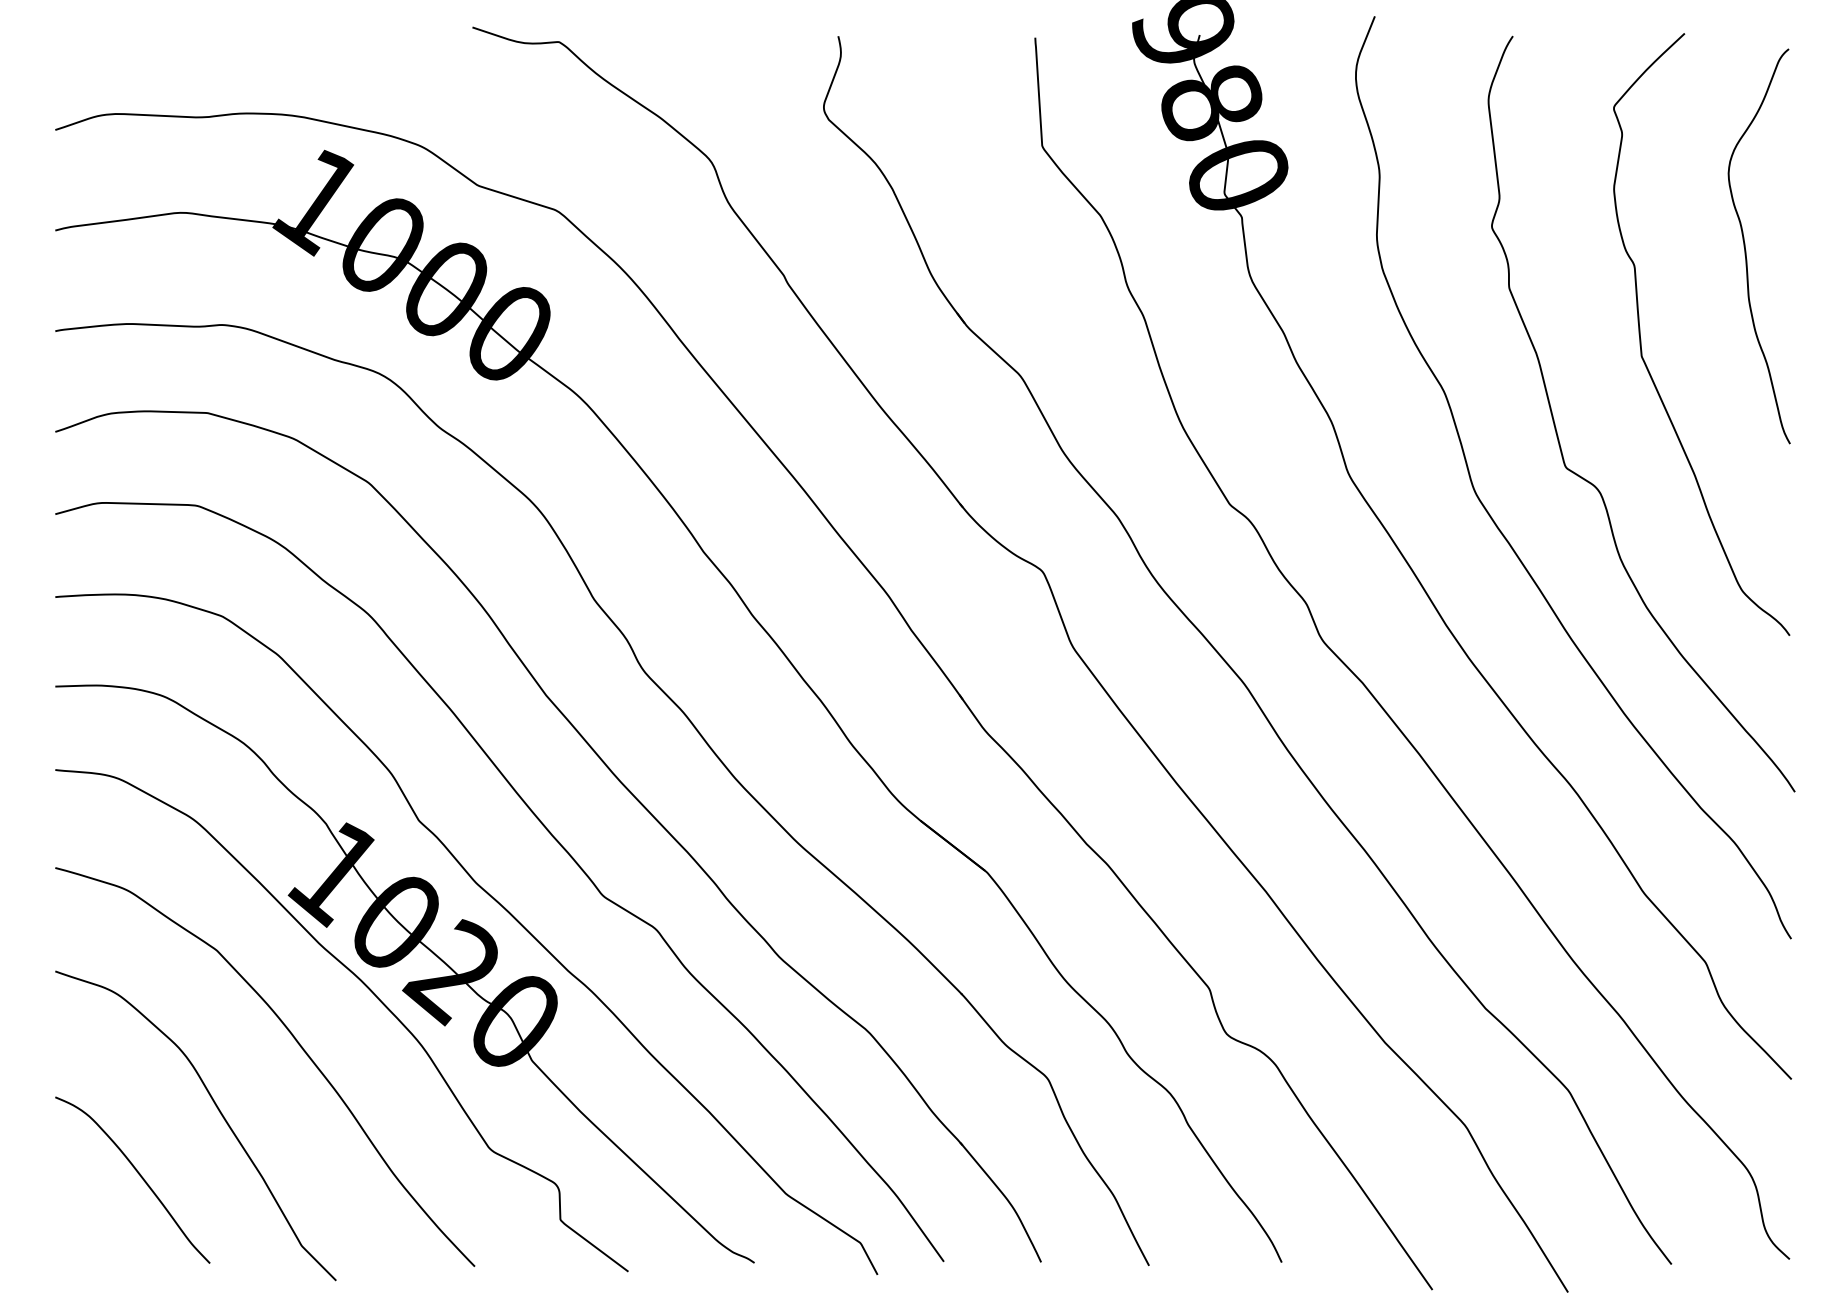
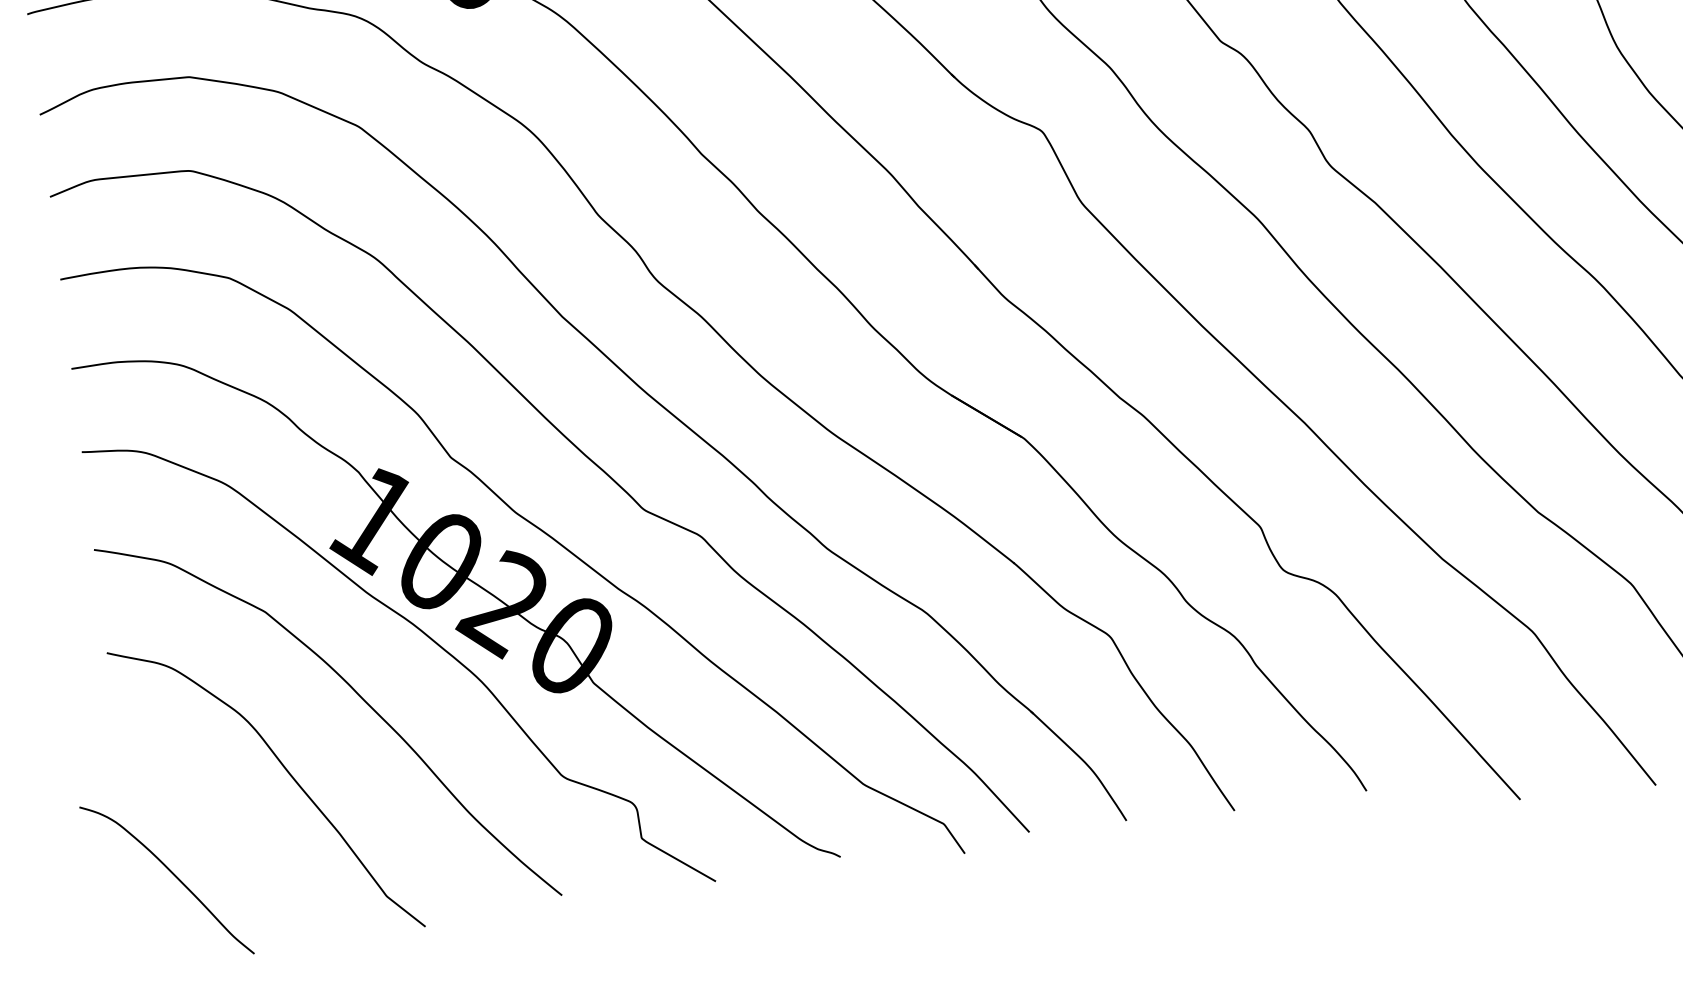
curve: (137, 1173) -> (170, 873), moved

